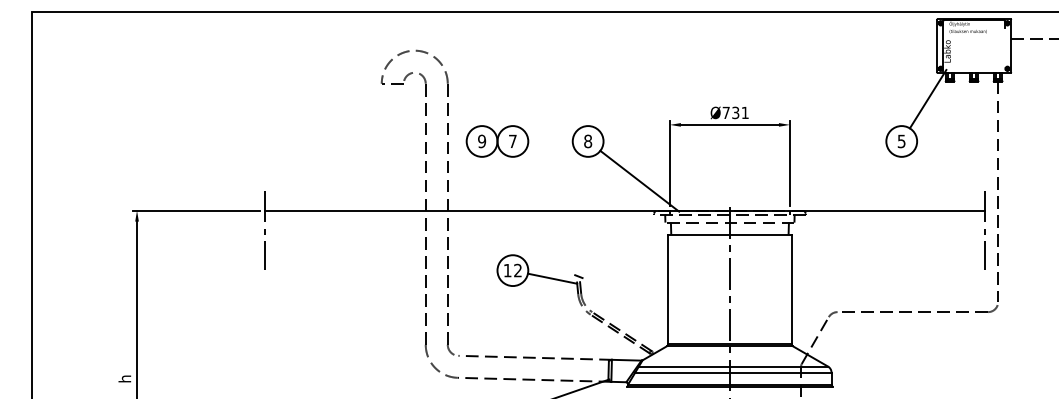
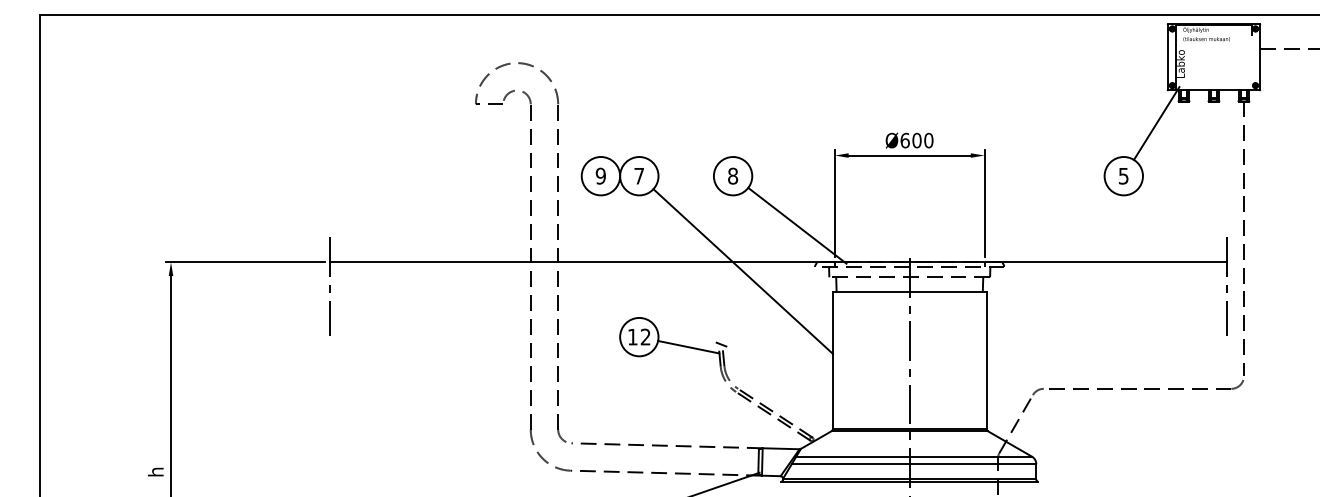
text: (735, 112) -> (916, 140), Ø731 -> Ø600
line: (595, 217) -> (742, 271), added

